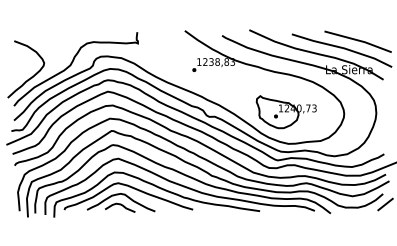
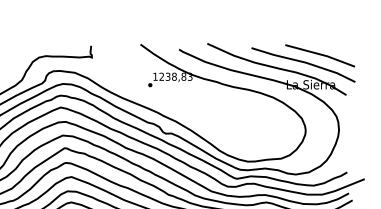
part: (285, 112) -> (244, 129), removed

